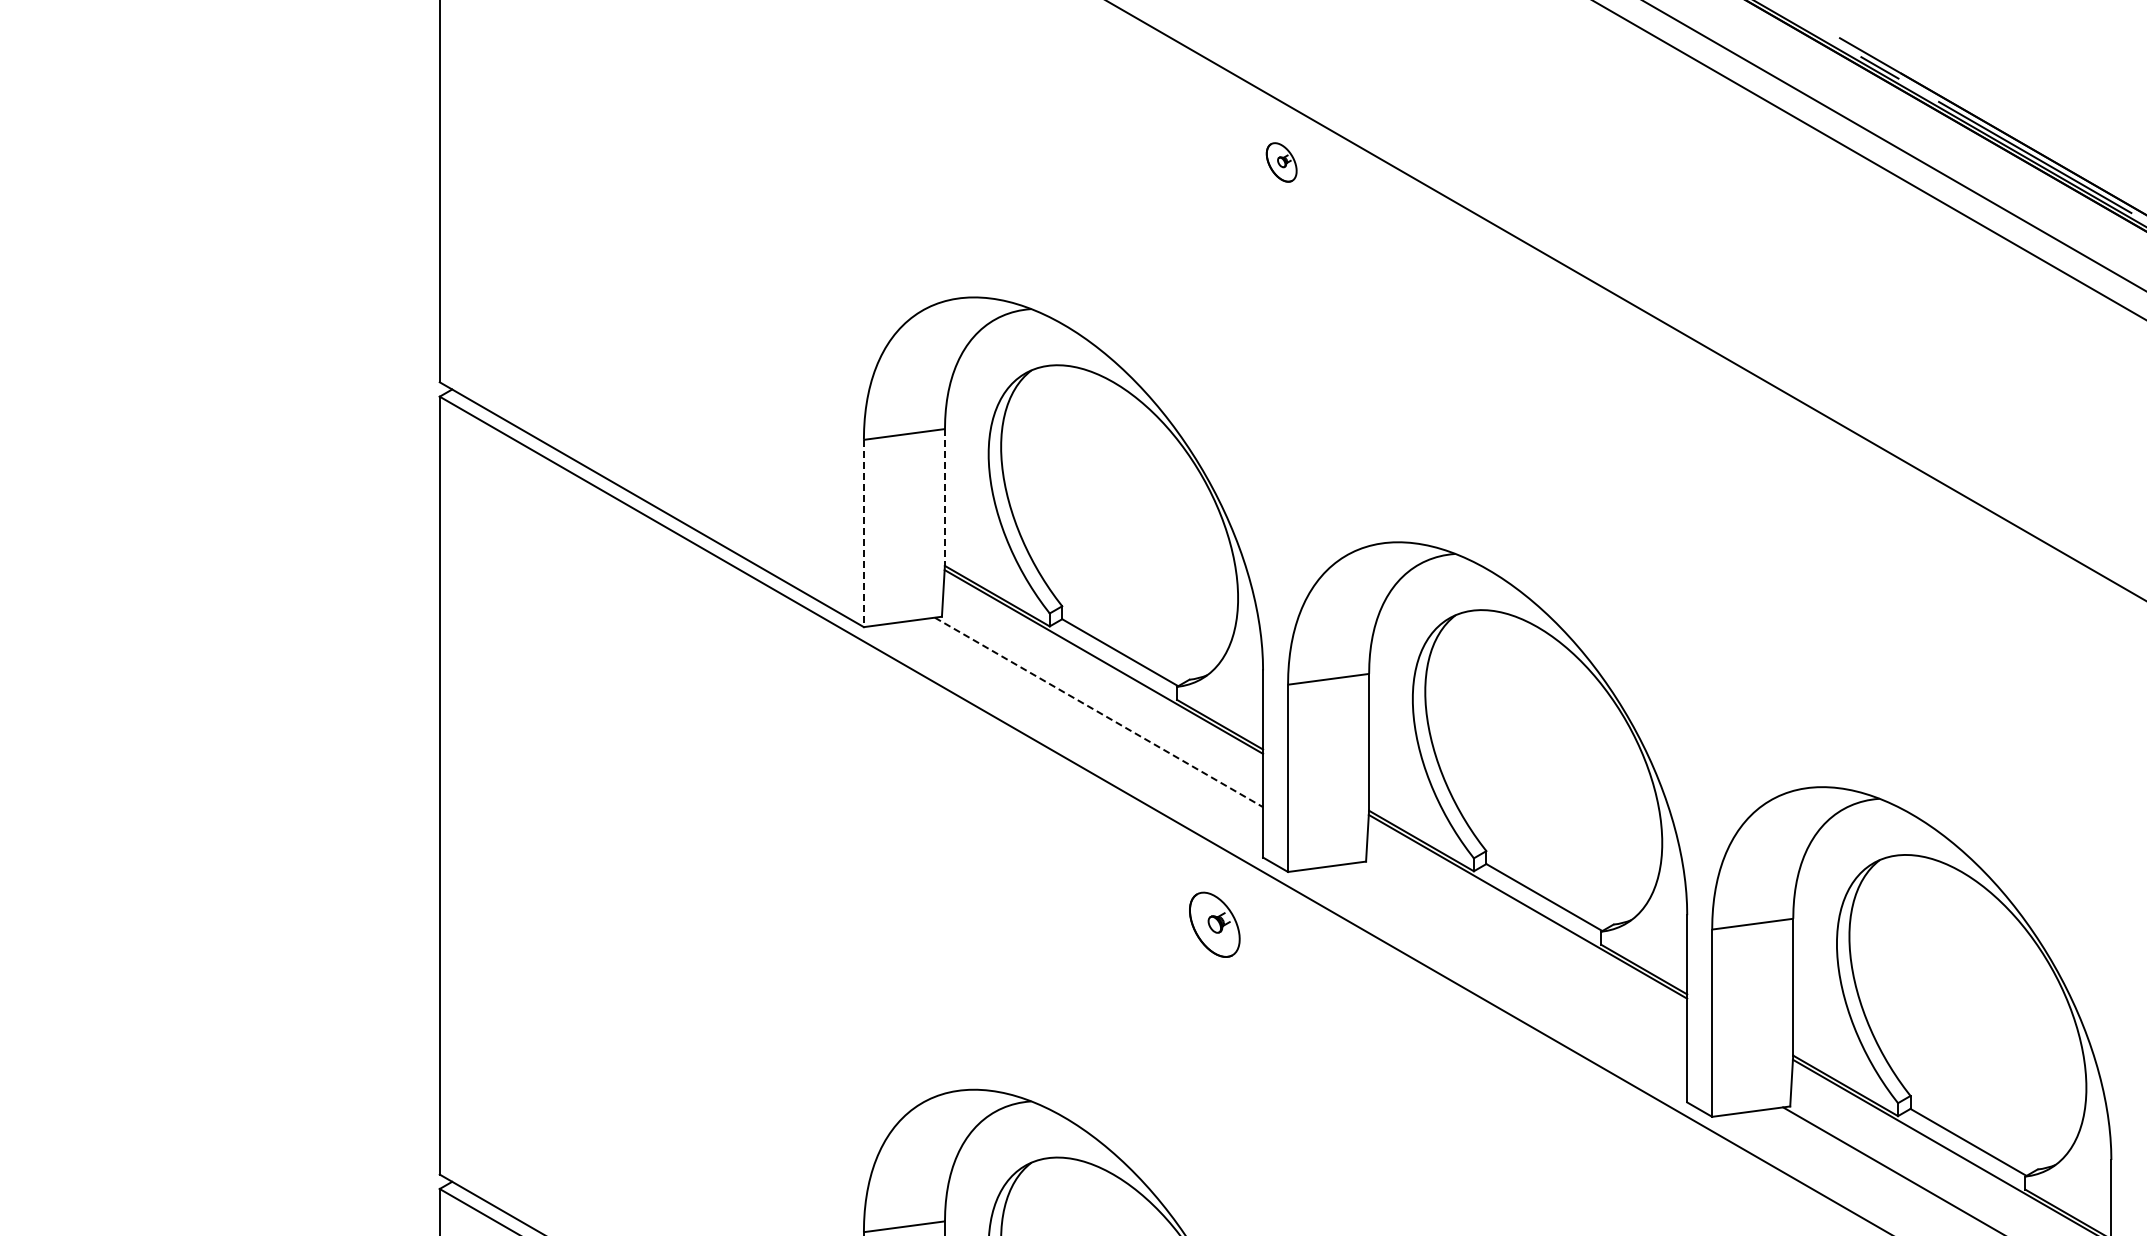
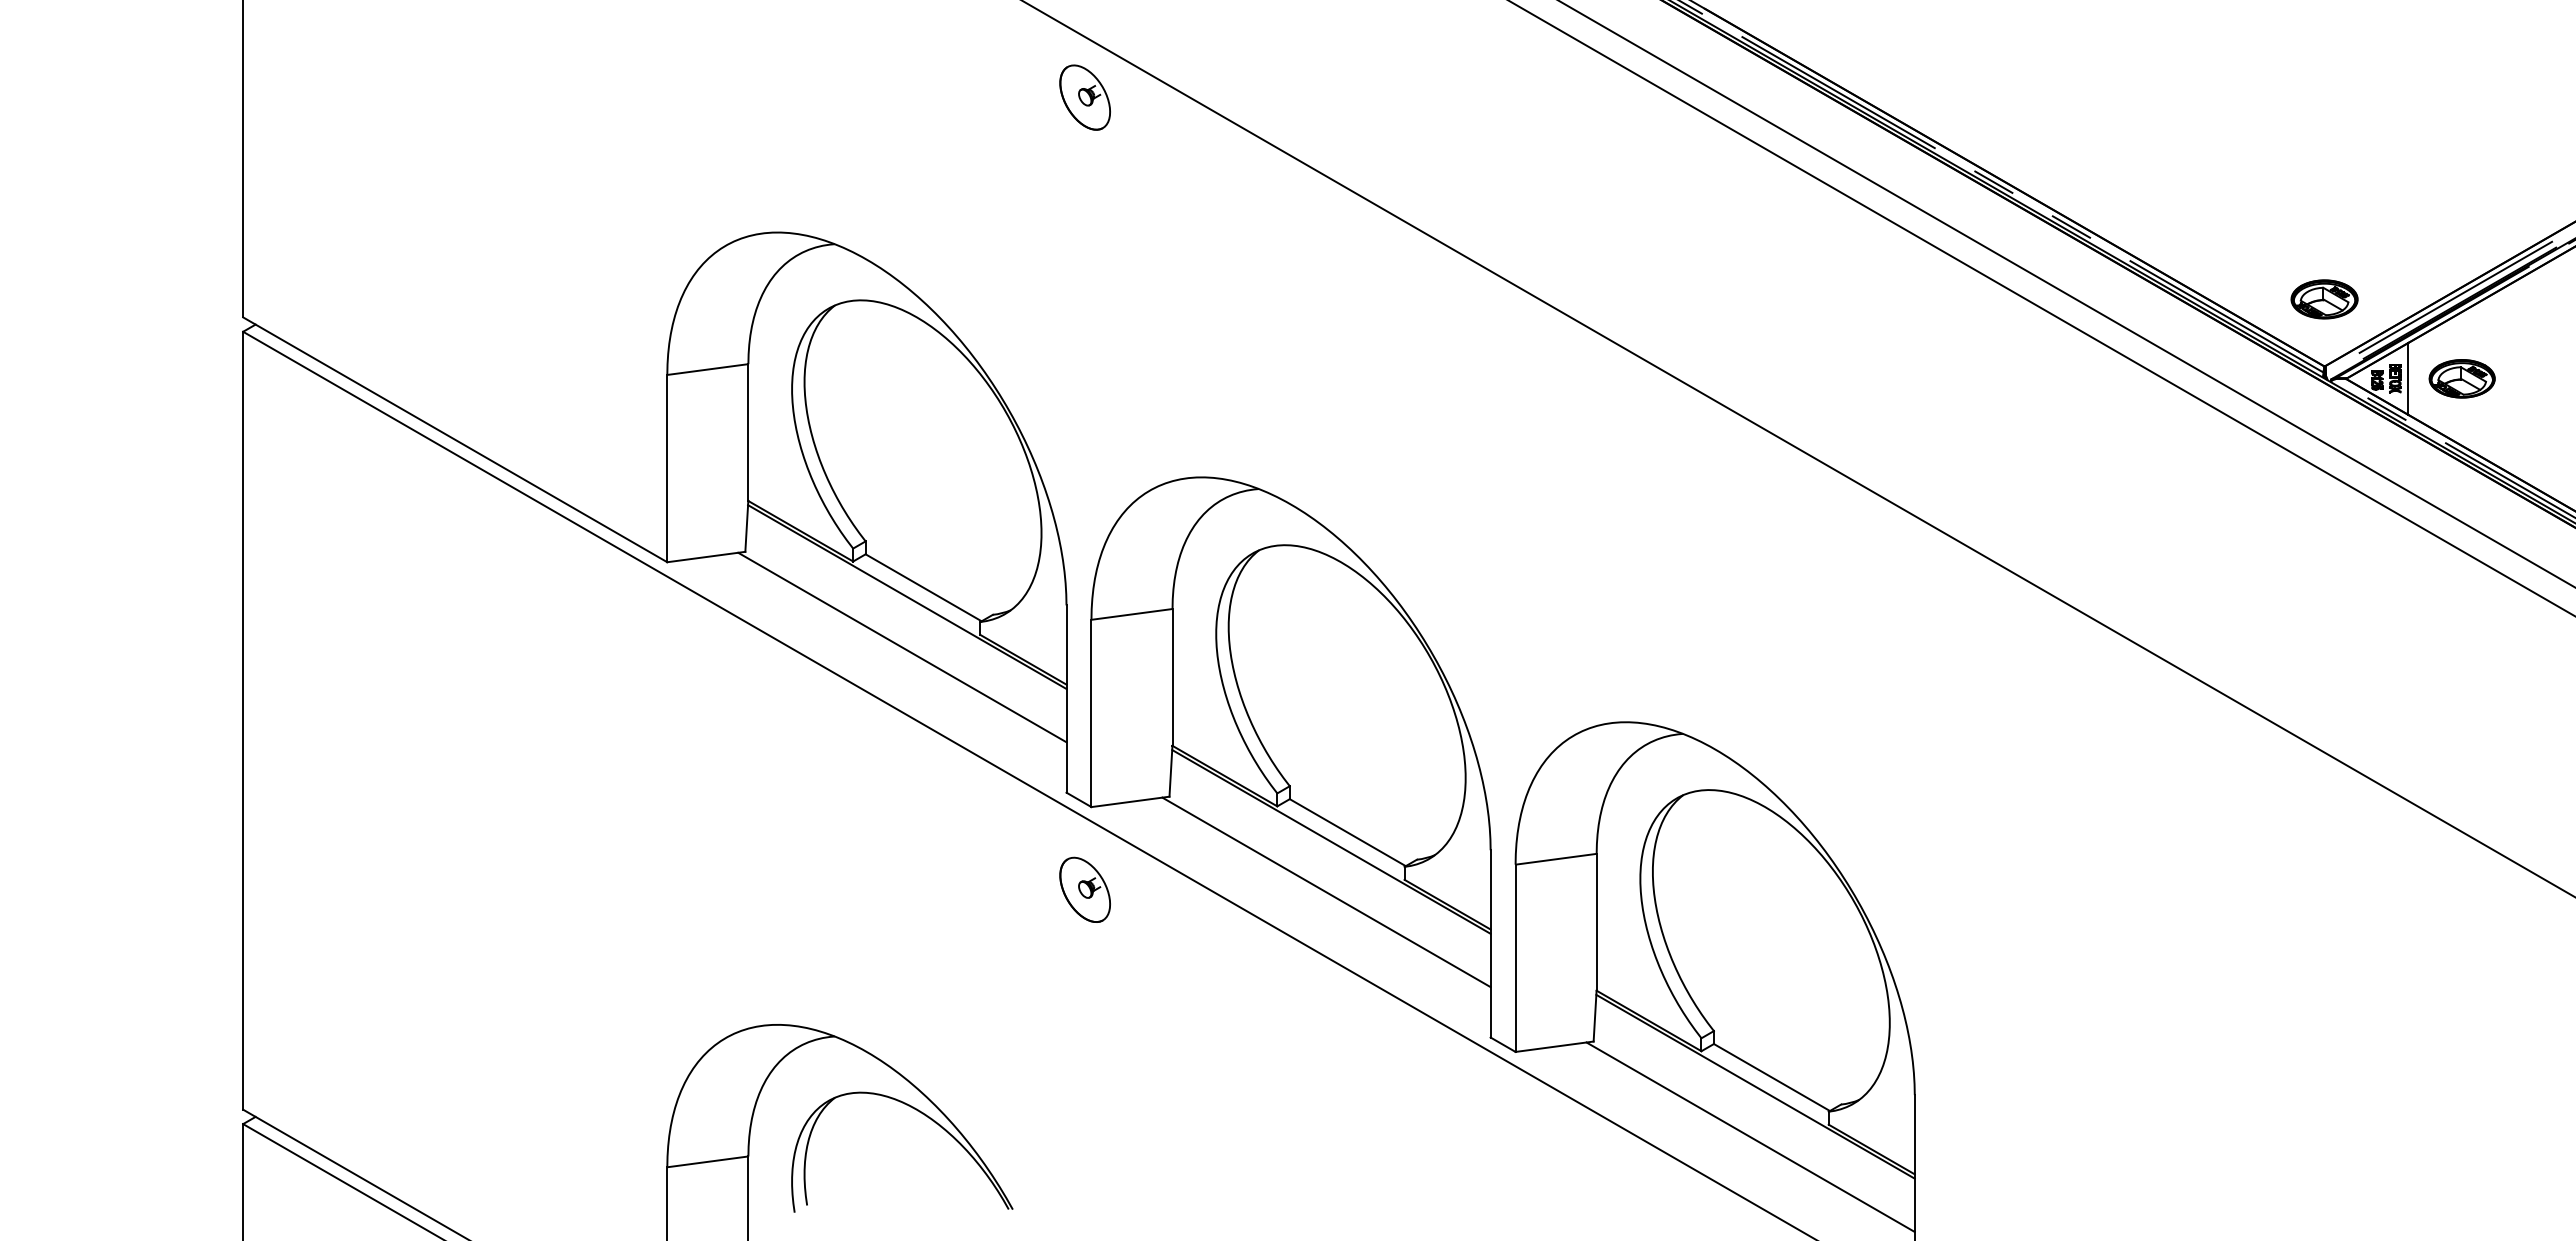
part: (1281, 162) -> (1084, 97), size x1.67
line: (945, 498) -> (748, 433), dashed -> solid
line: (864, 533) -> (667, 468), dashed -> solid
line: (1099, 712) -> (902, 647), dashed -> solid
part: (1214, 924) -> (1084, 889), moved
line: (1523, 957) -> (1326, 892), added

